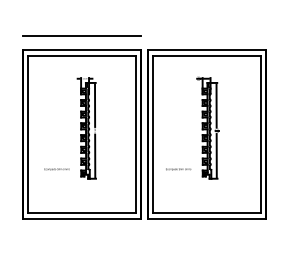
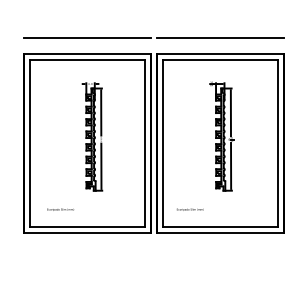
line: (206, 35) -> (220, 37), added
text: (56, 169) -> (60, 209), moved
text: (177, 169) -> (189, 209), moved

